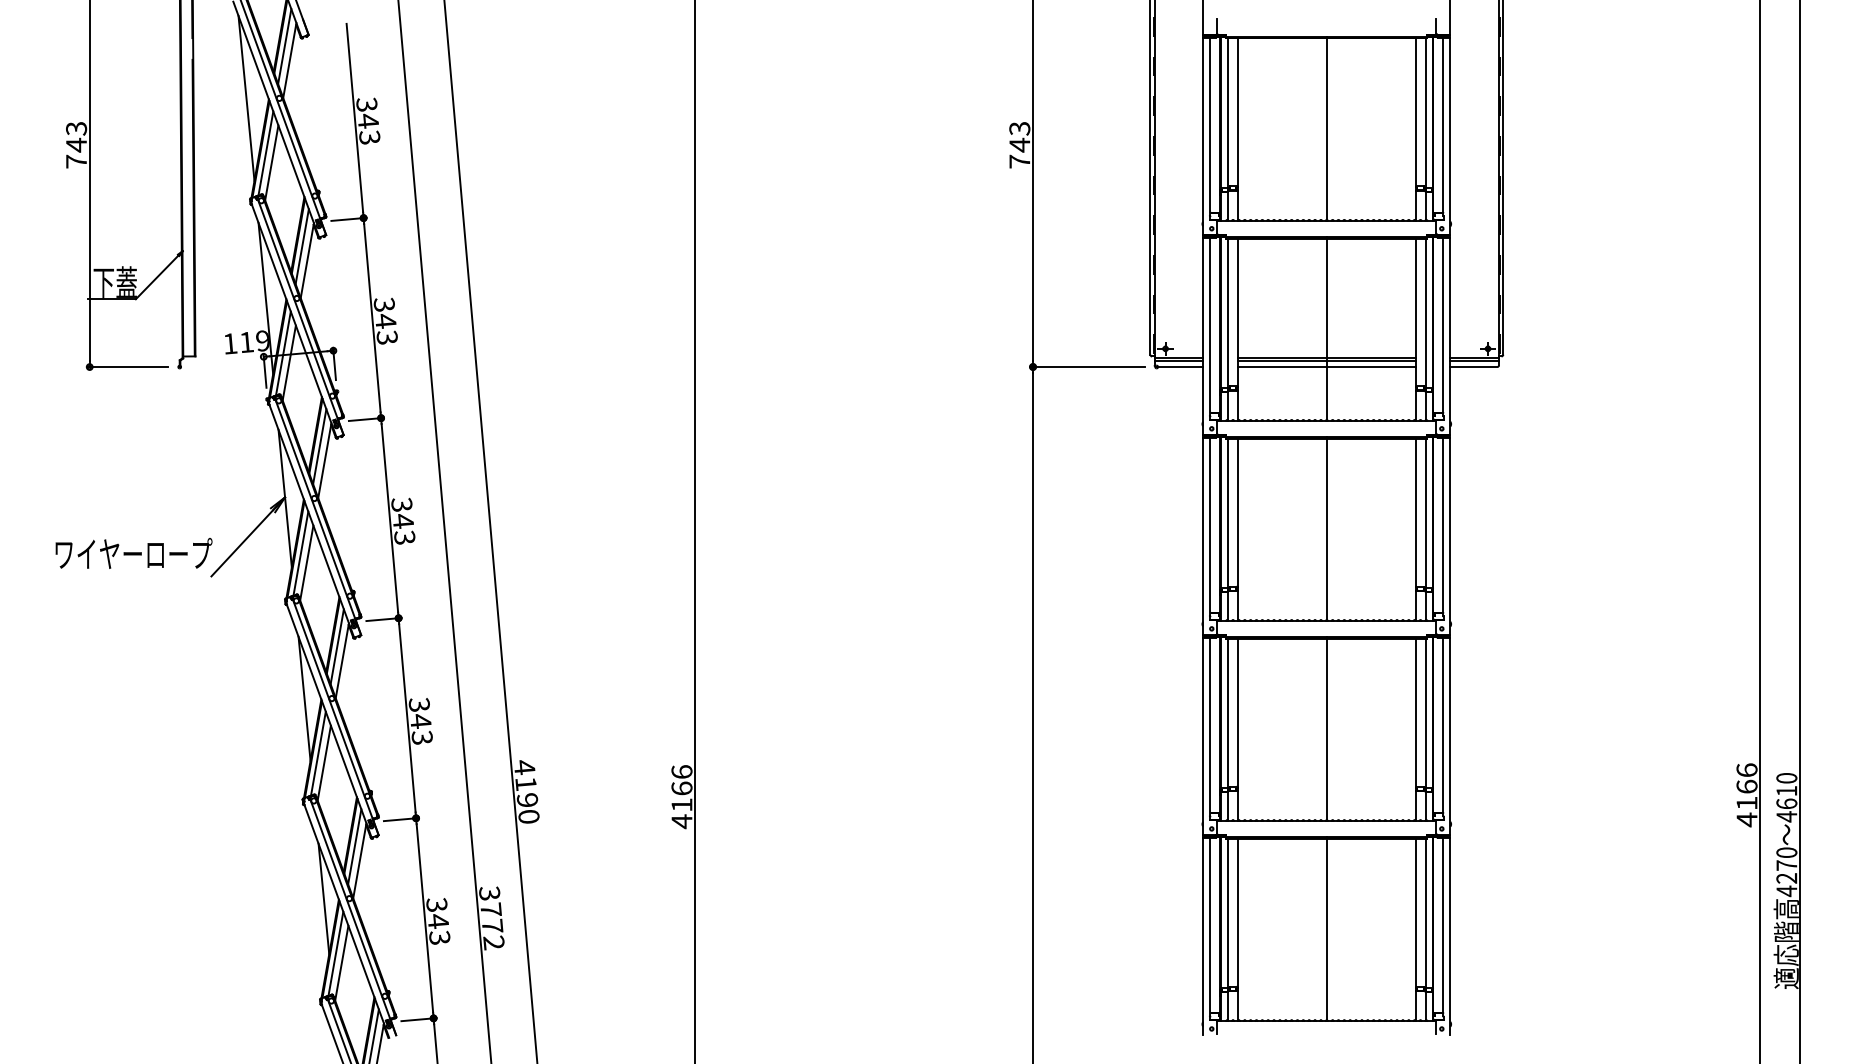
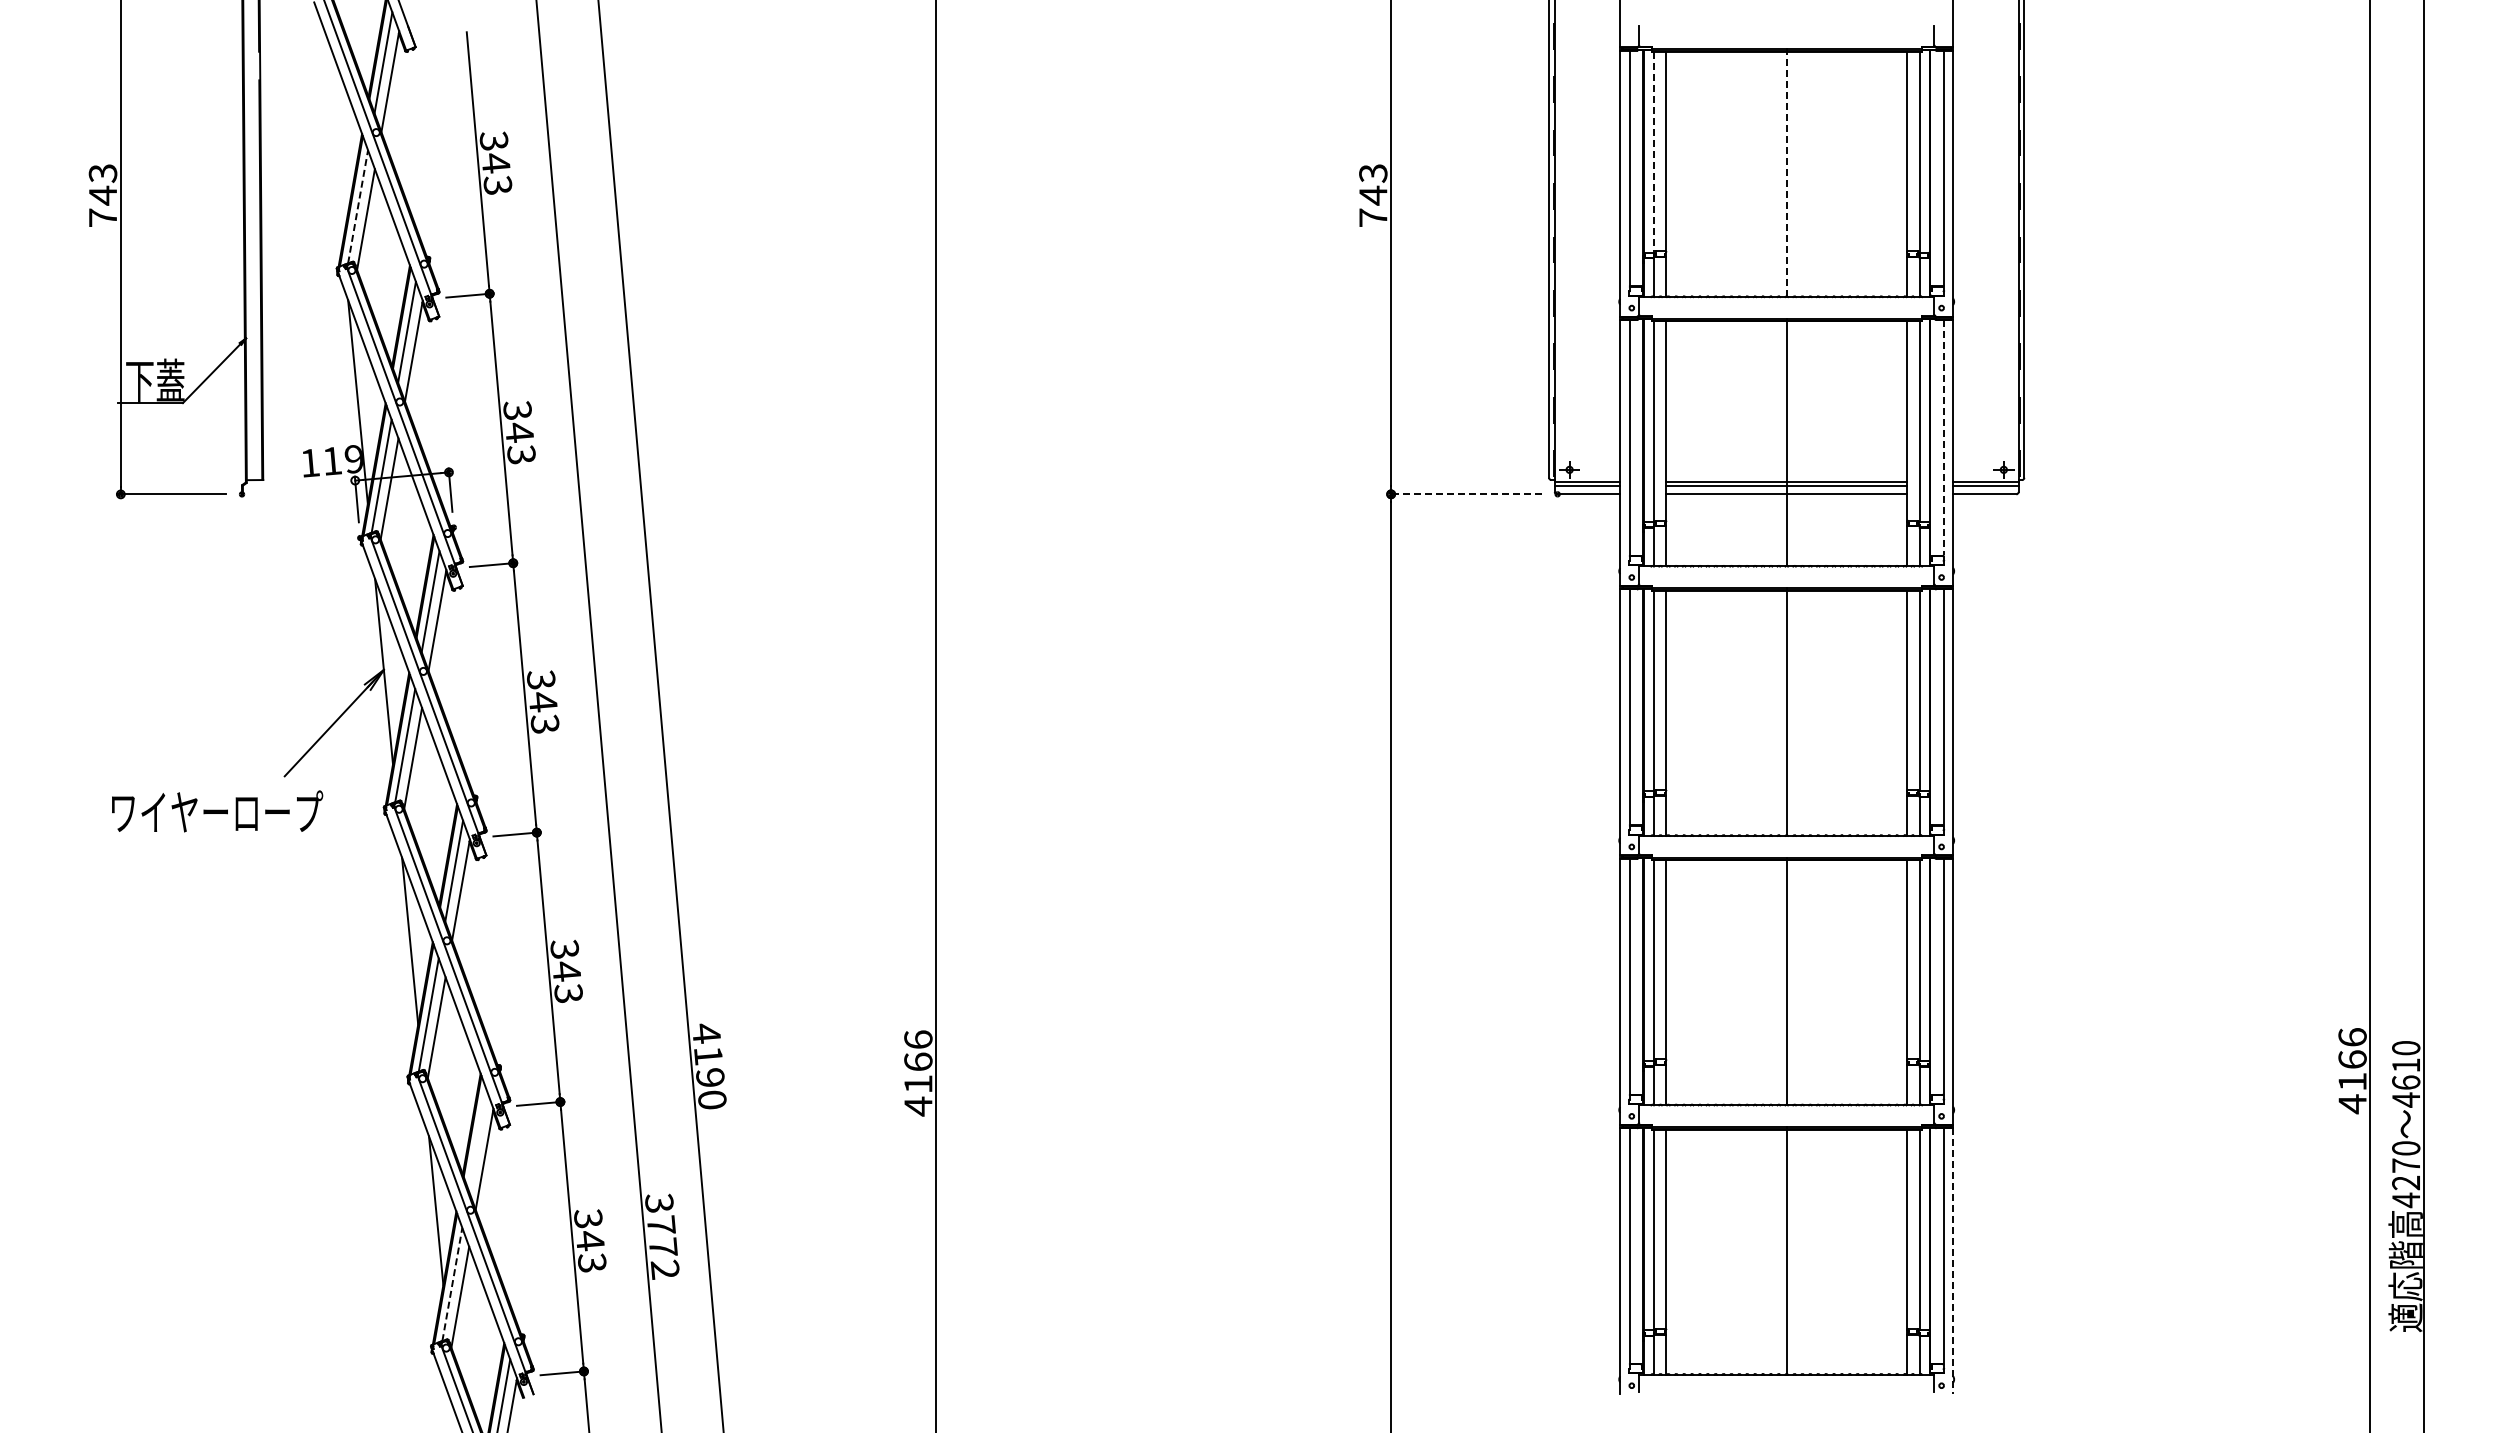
line: (246, 98) -> (331, 132), removed
line: (1227, 113) -> (1653, 152), solid -> dashed
line: (1326, 128) -> (1786, 173), solid -> dashed
line: (266, 153) -> (358, 206), solid -> dashed
line: (1443, 325) -> (1943, 438), solid -> dashed
line: (1087, 367) -> (1464, 494), solid -> dashed
text: (134, 553) -> (217, 811), moved
line: (354, 846) -> (477, 1140), removed
line: (1450, 936) -> (1953, 1261), solid -> dashed
line: (336, 953) -> (452, 1284), solid -> dashed

